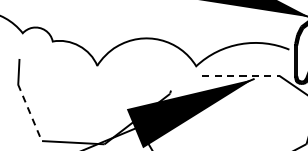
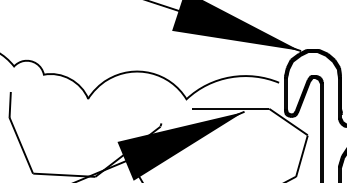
line: (241, 75) -> (231, 108), dashed -> solid
line: (30, 112) -> (21, 145), dashed -> solid

